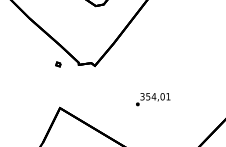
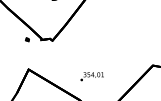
text: (152, 99) -> (91, 76), moved

